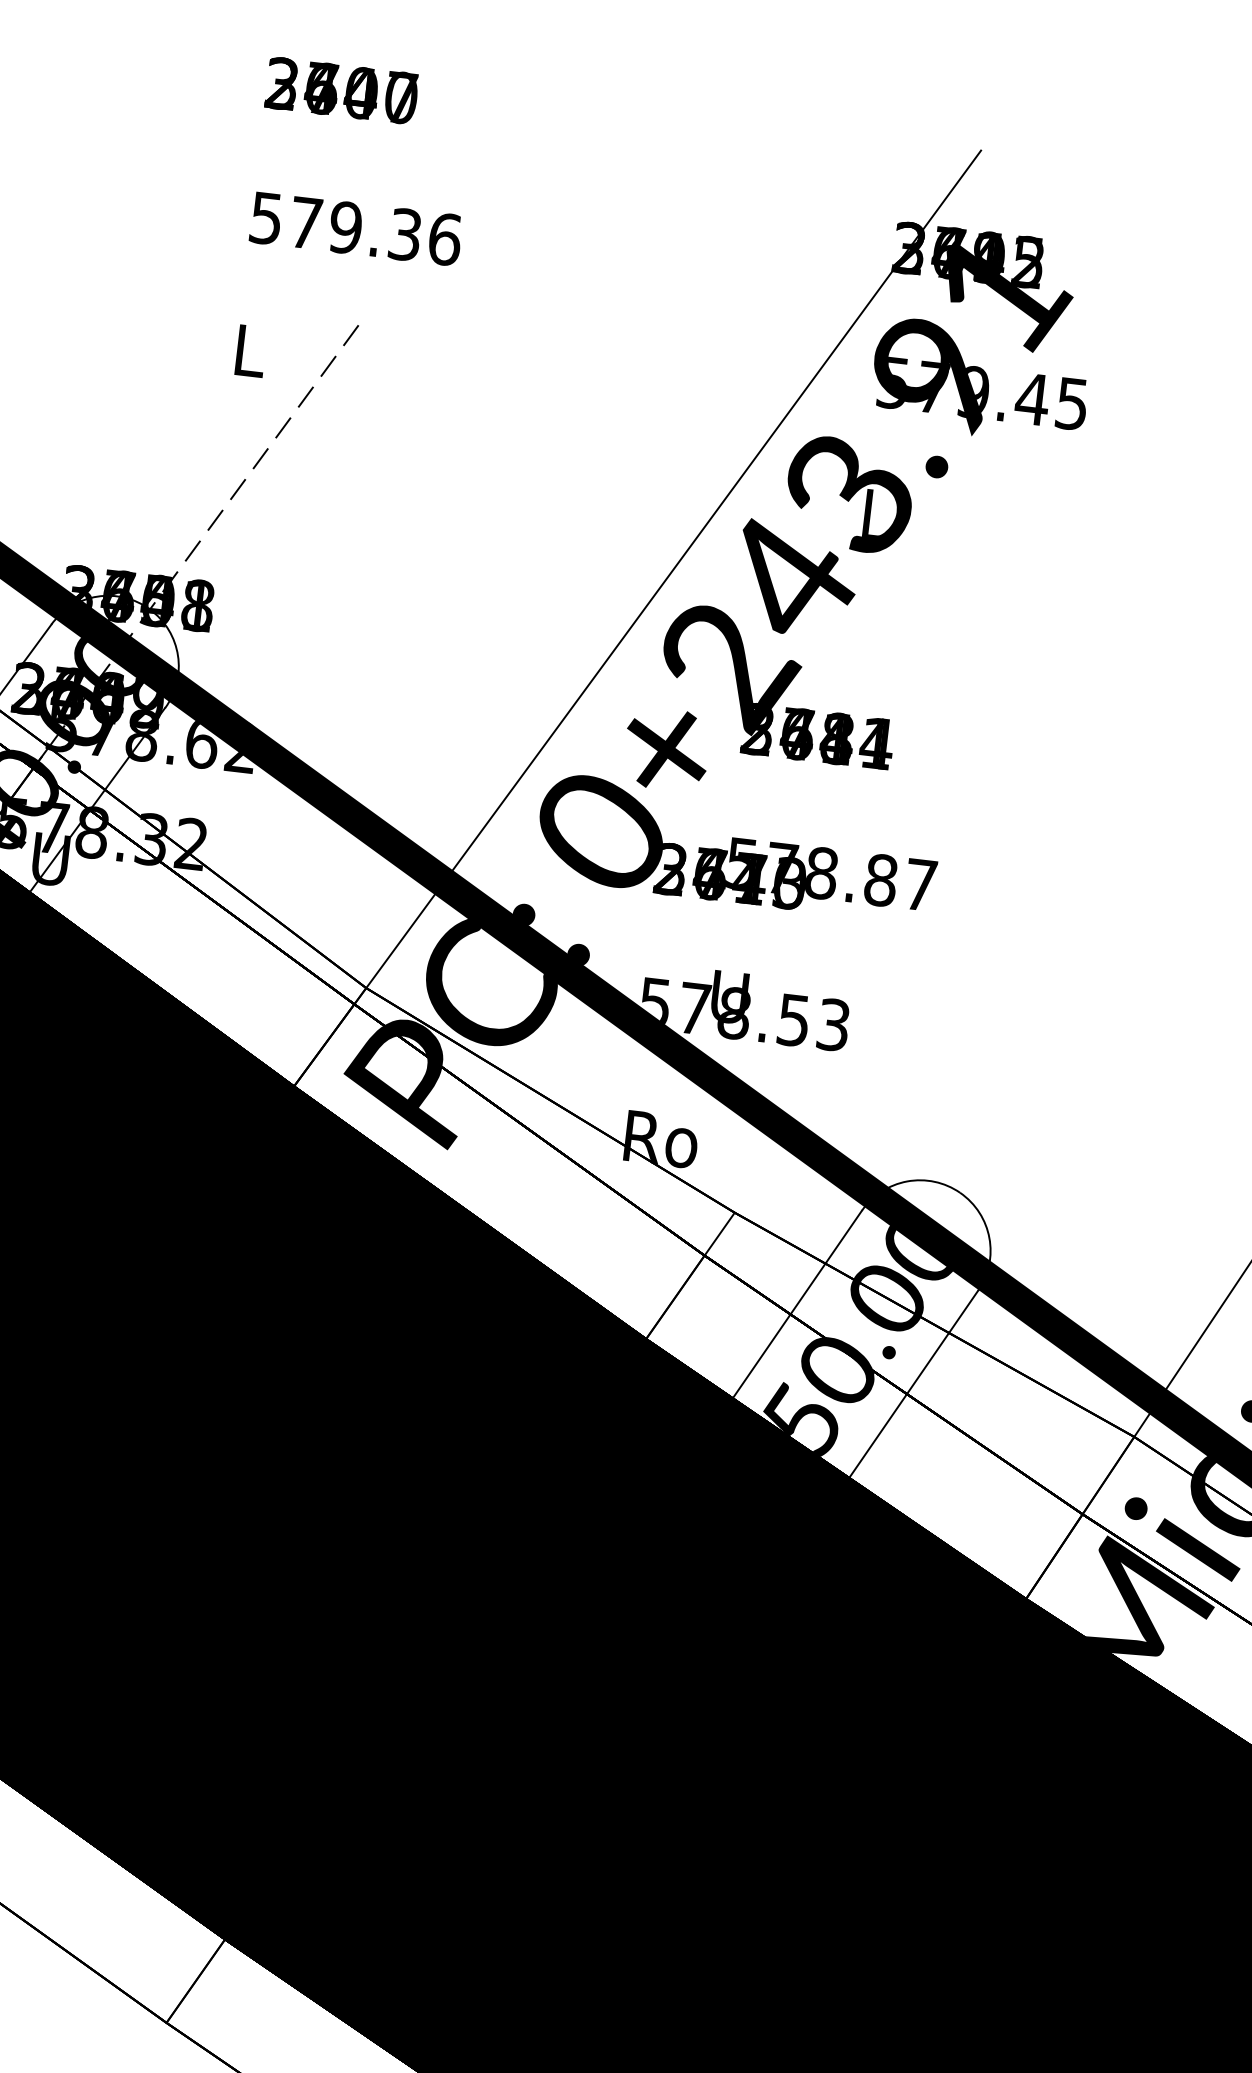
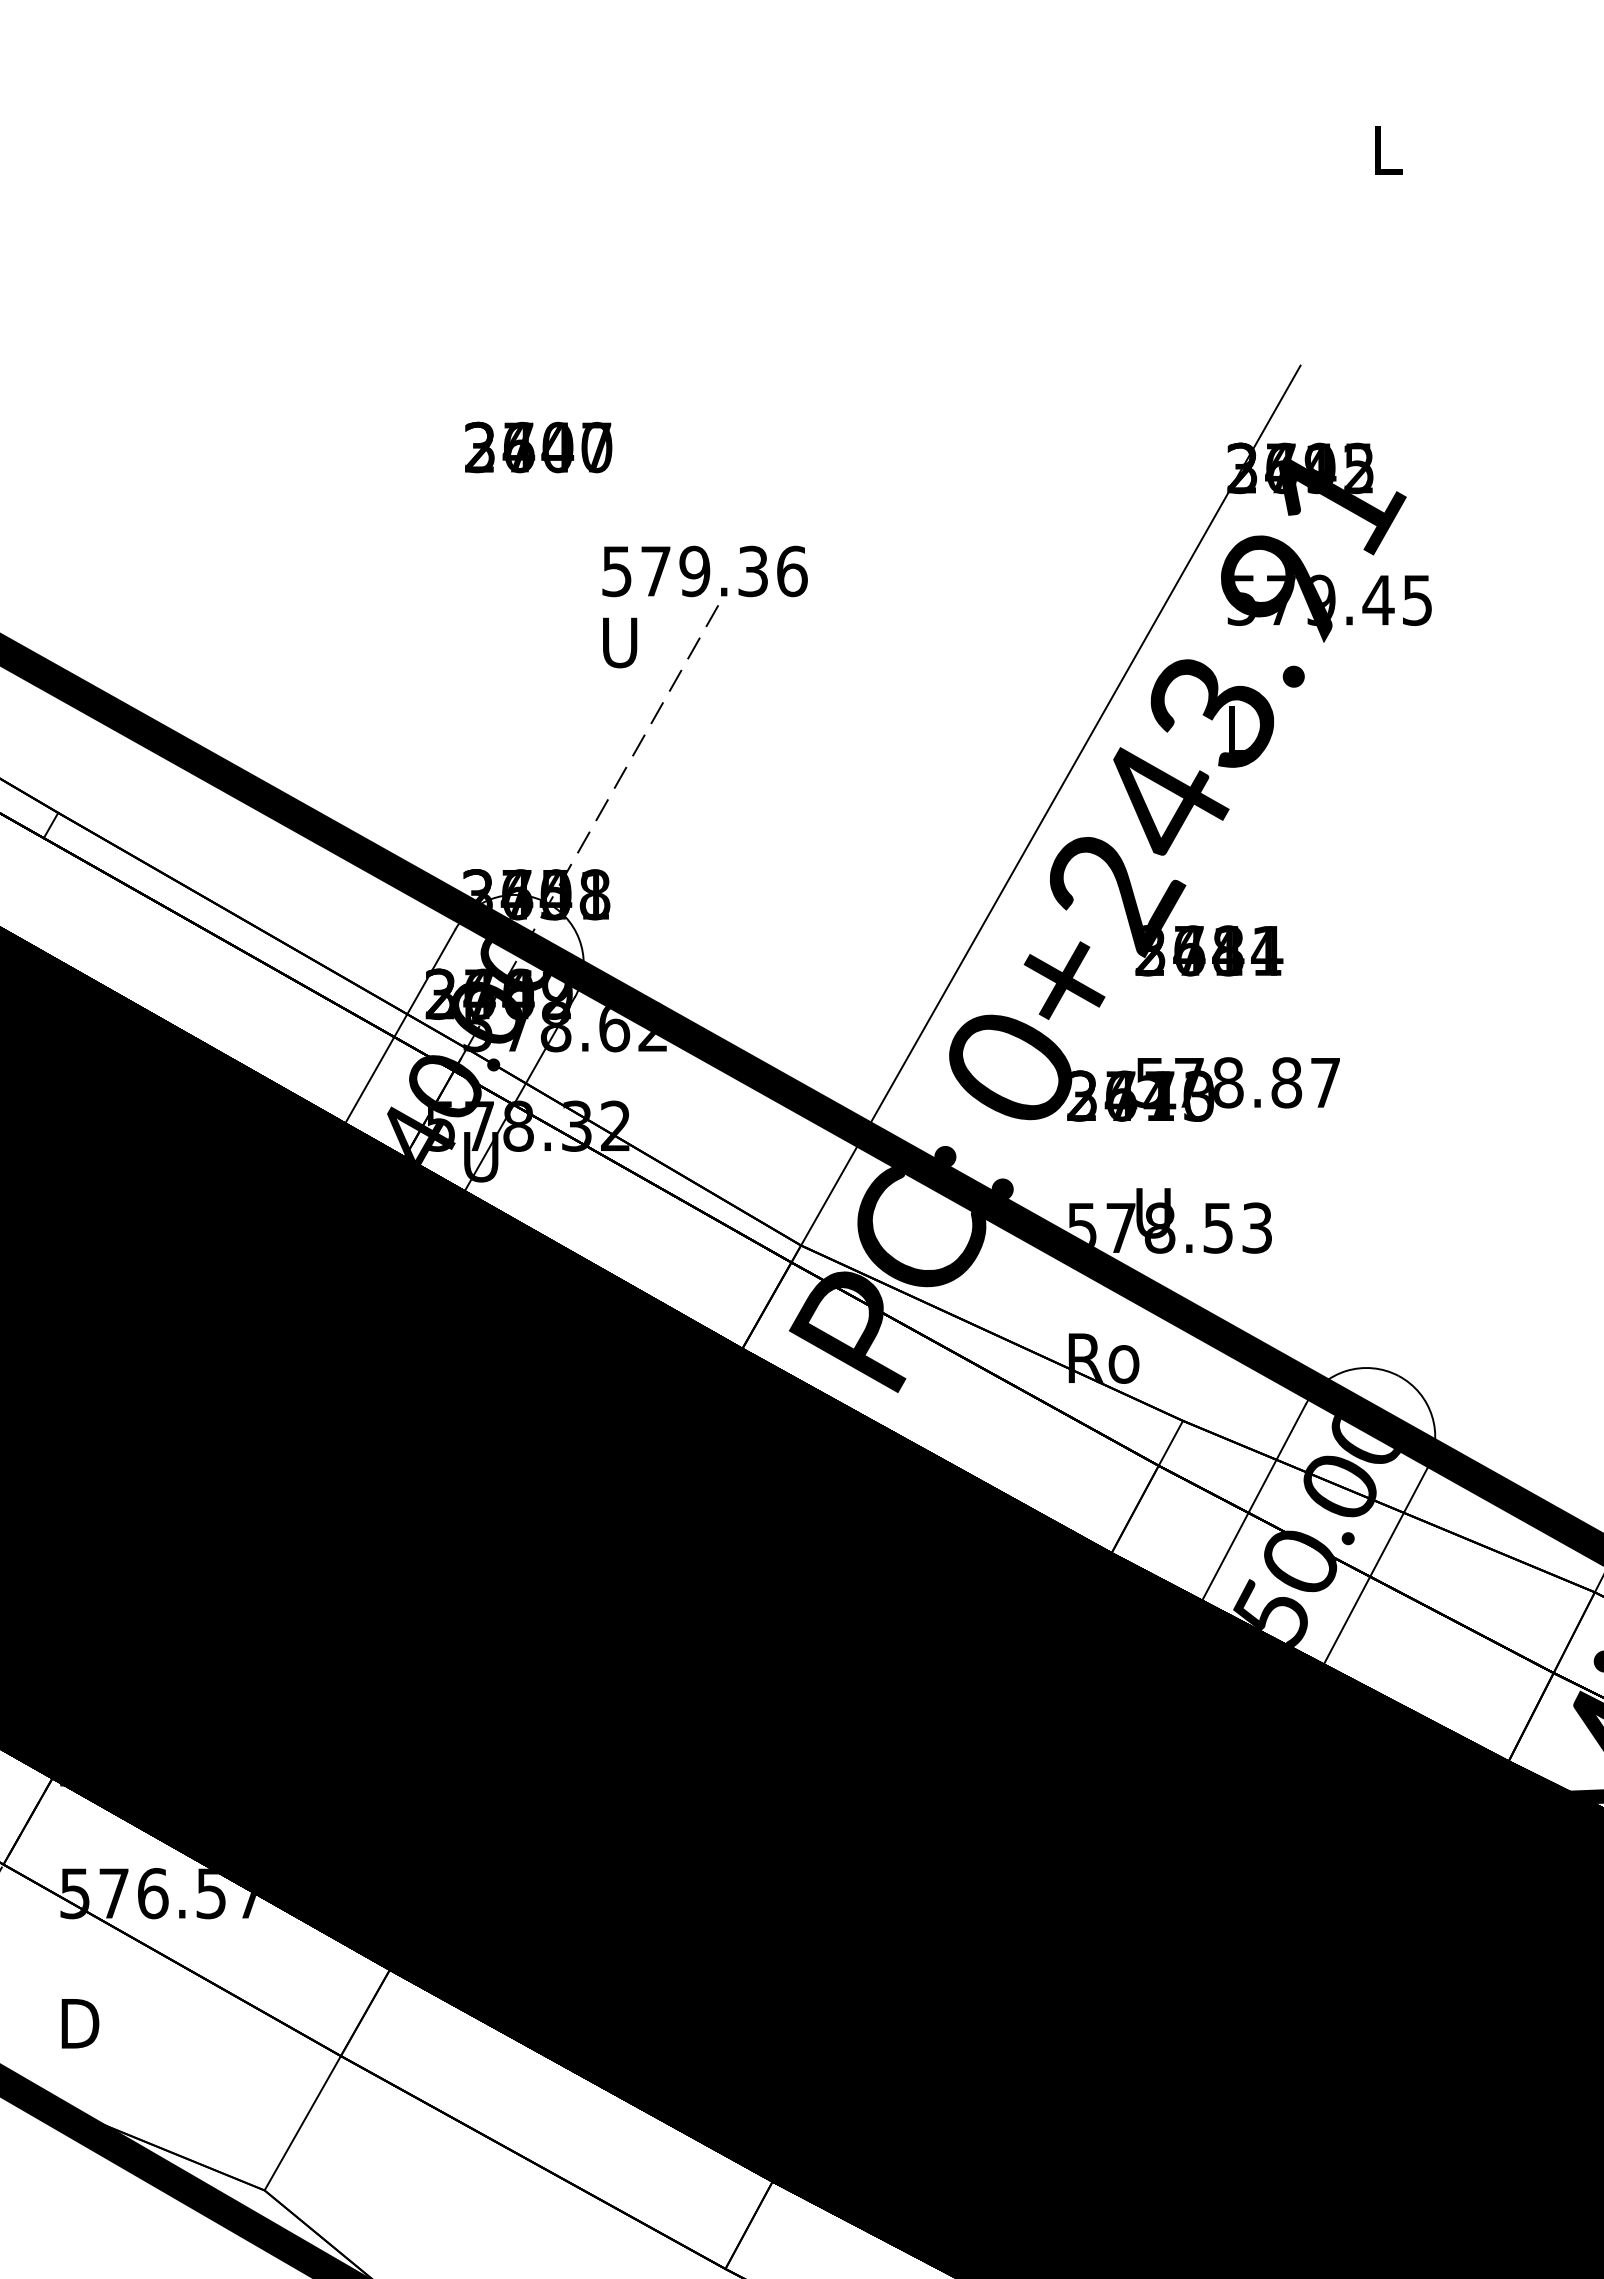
text: (341, 90) -> (538, 447), moved
text: (355, 228) -> (704, 571), moved
text: (254, 351) -> (620, 642), L -> U

